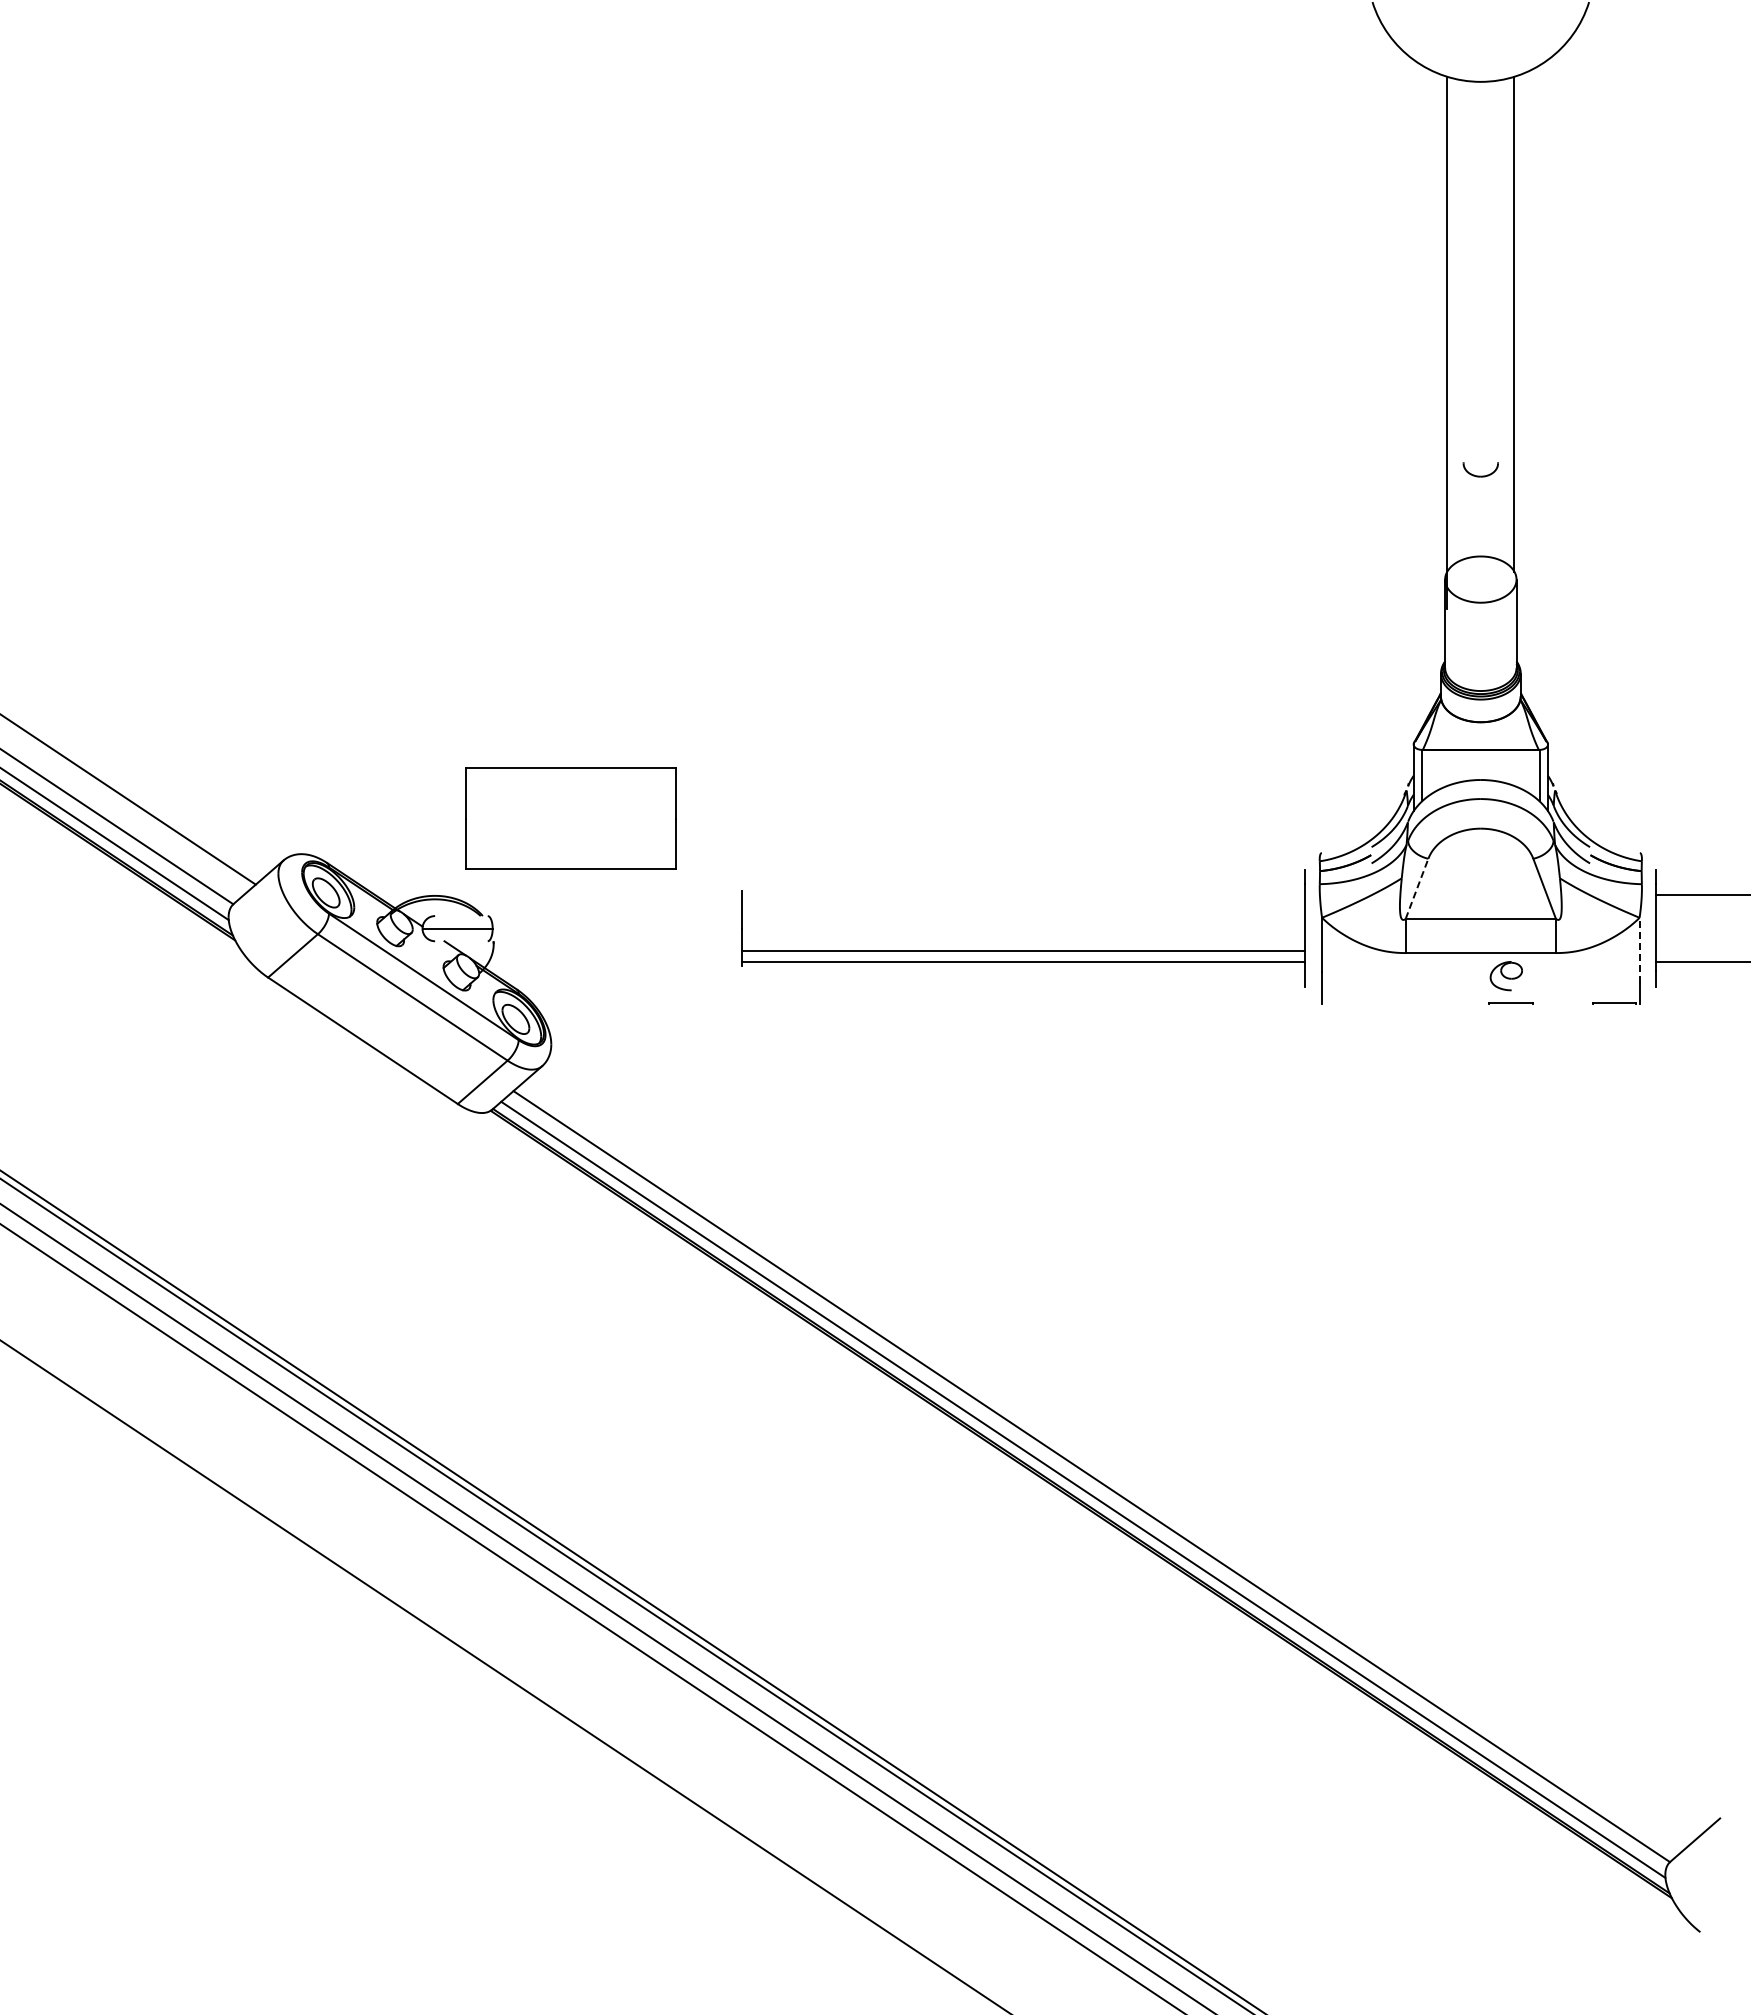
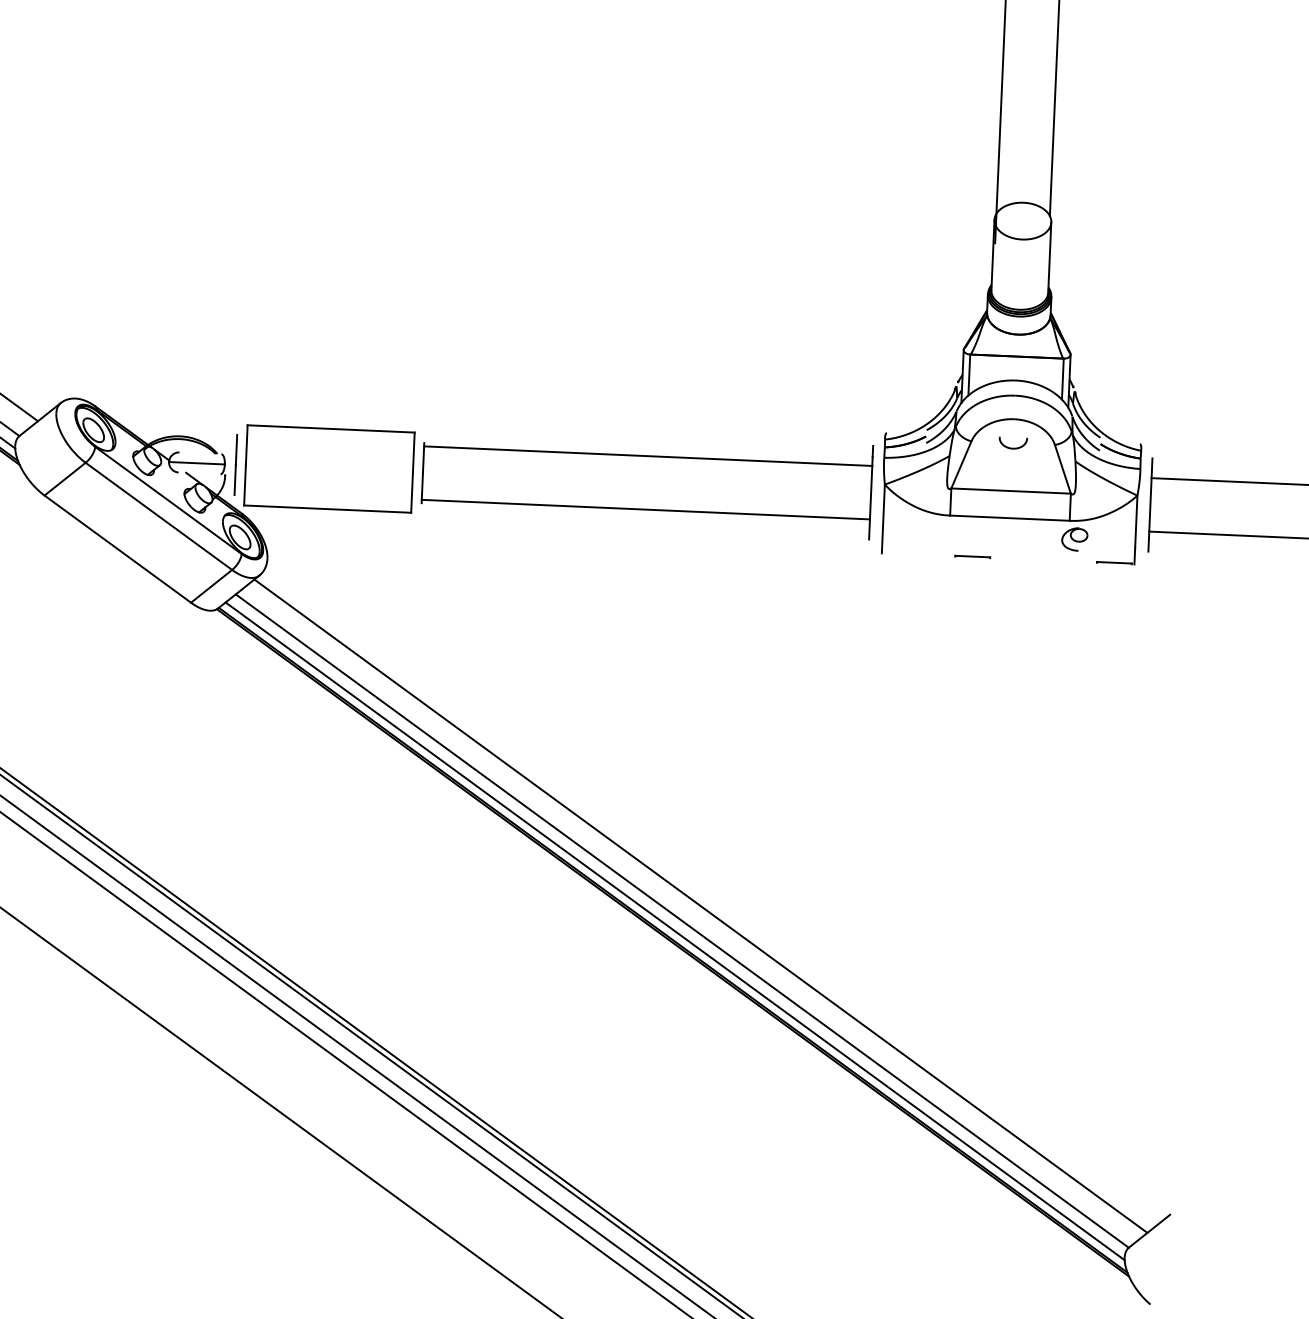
part: (1480, 469) -> (1012, 442), moved
part: (570, 818) -> (328, 468), moved
line: (1417, 888) -> (961, 464), dashed -> solid
line: (506, 928) -> (235, 464), added
line: (1639, 950) -> (1136, 521), dashed -> solid
line: (1023, 951) -> (648, 456), moved
part: (1505, 976) -> (1074, 539), moved
line: (1510, 1003) -> (972, 556), moved
line: (1114, 1456) -> (701, 905), added

